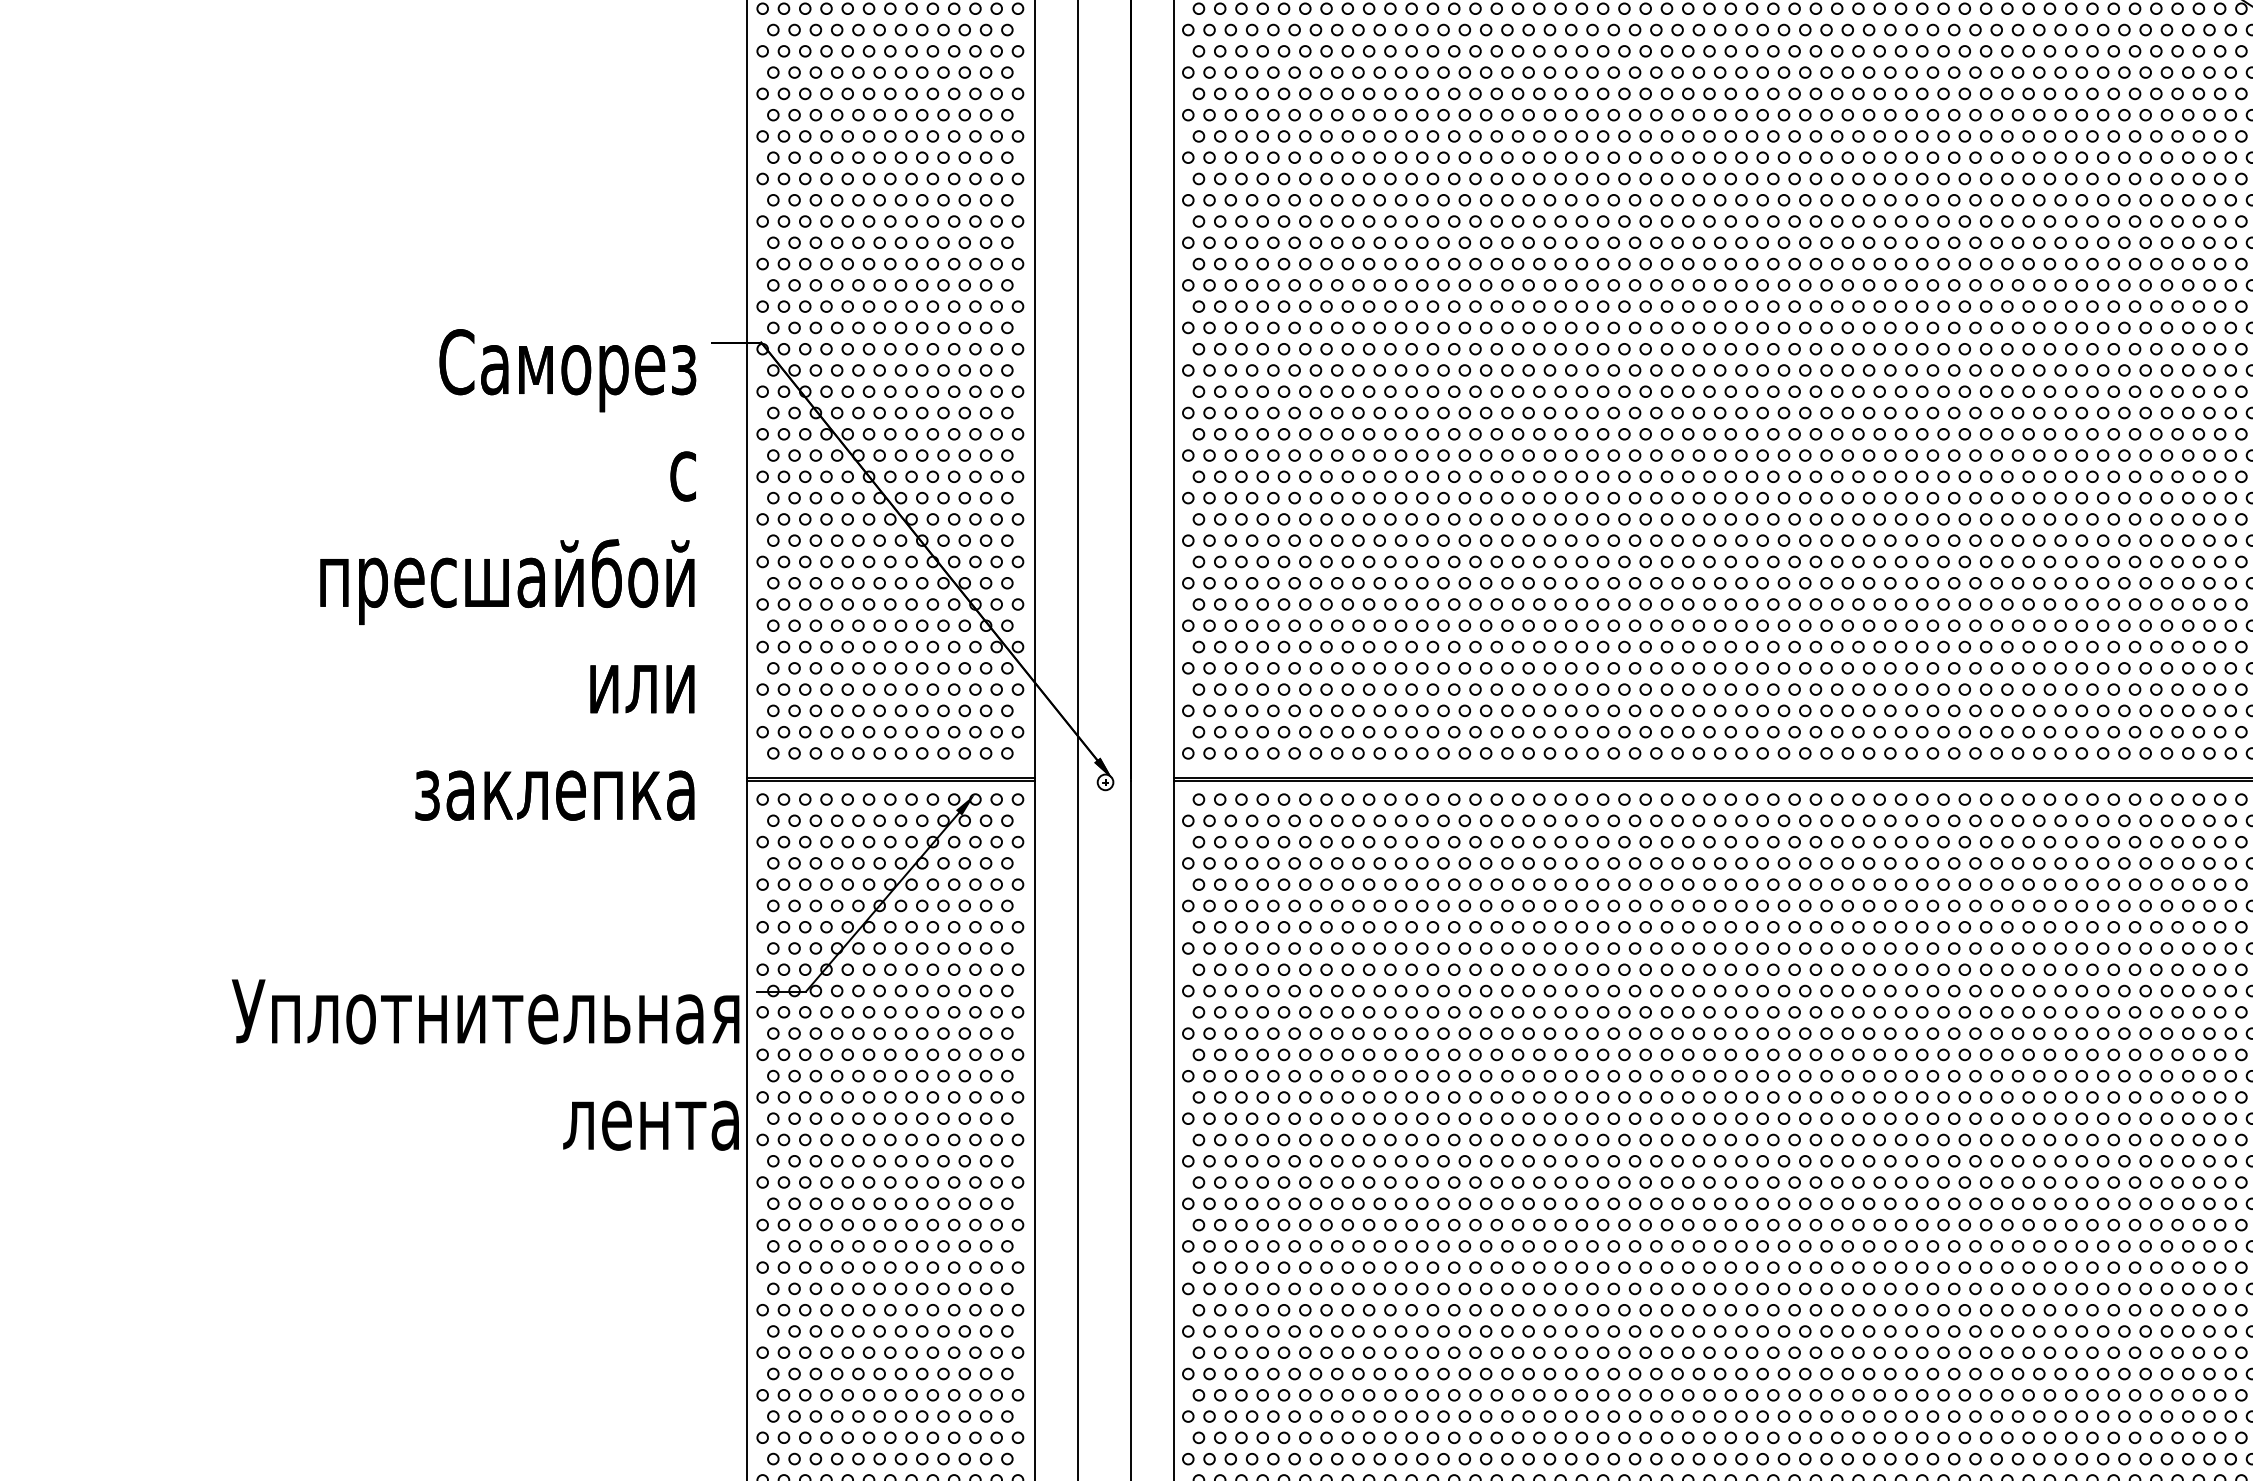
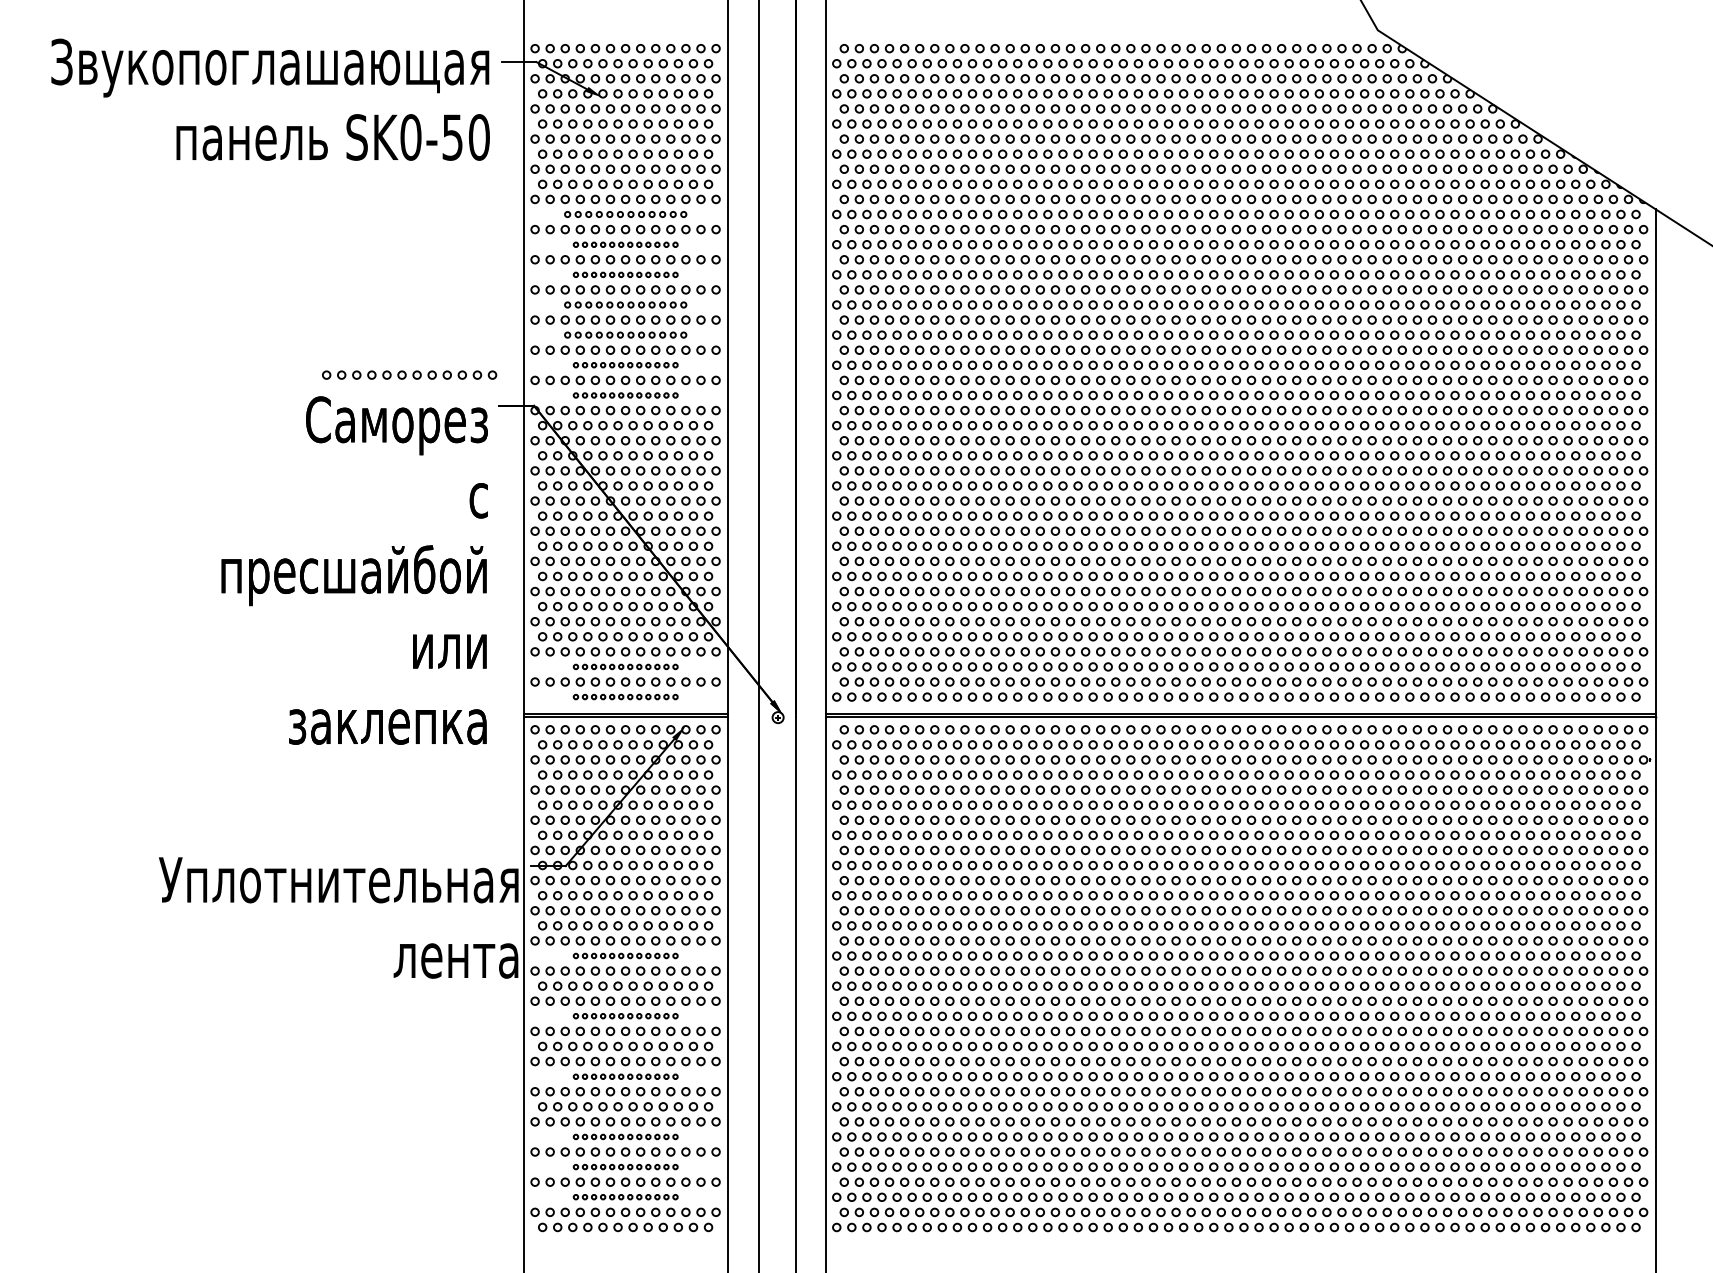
part: (890, 72) -> (625, 214), size x0.7
part: (890, 114) -> (625, 244), size x0.6
part: (890, 157) -> (625, 274), size x0.6
part: (890, 199) -> (625, 304), size x0.7
part: (890, 241) -> (625, 334), size x0.7
part: (890, 284) -> (625, 364), size x0.6
part: (585, 298) -> (409, 374), added
part: (890, 327) -> (625, 395), size x0.6
part: (890, 710) -> (625, 666), size x0.6
part: (890, 752) -> (625, 696), size x0.6
part: (890, 1117) -> (625, 955), size x0.6
part: (890, 1202) -> (625, 1015), size x0.6
part: (890, 1288) -> (625, 1076), size x0.6
part: (890, 1373) -> (625, 1136), size x0.6
part: (890, 1415) -> (625, 1166), size x0.6
part: (890, 1457) -> (625, 1196), size x0.6

